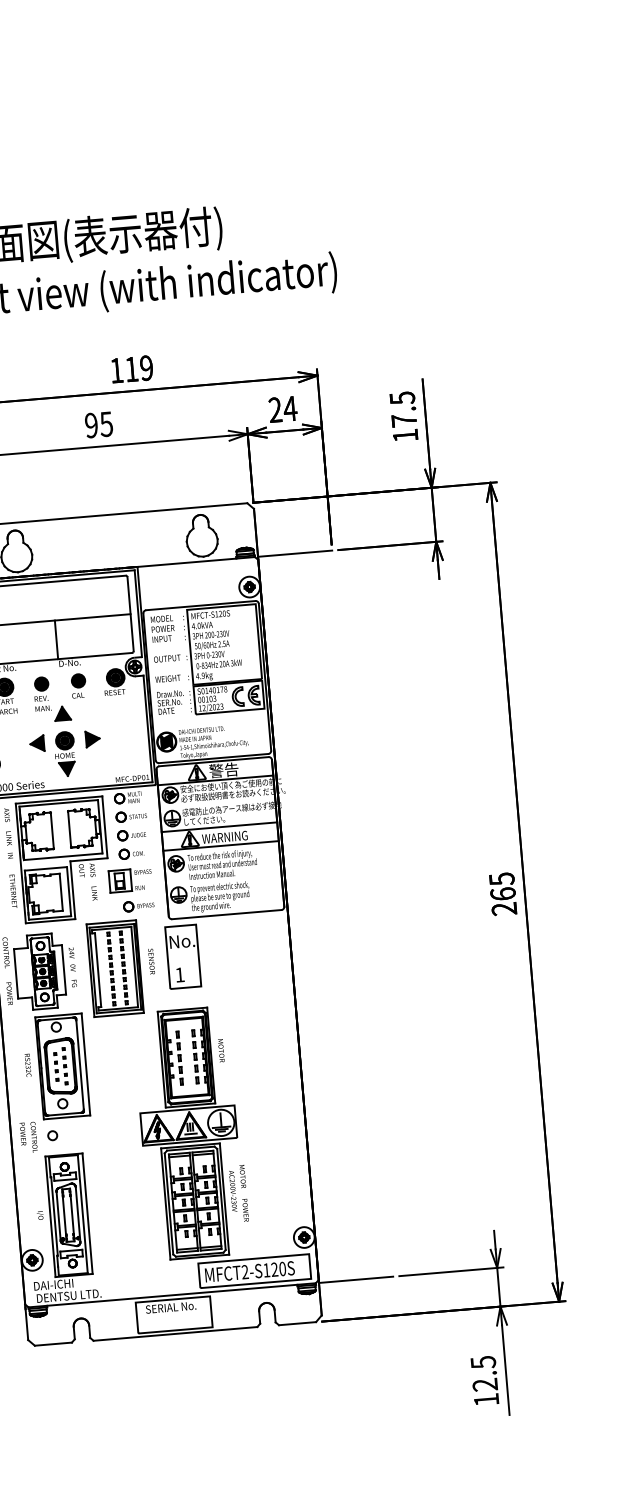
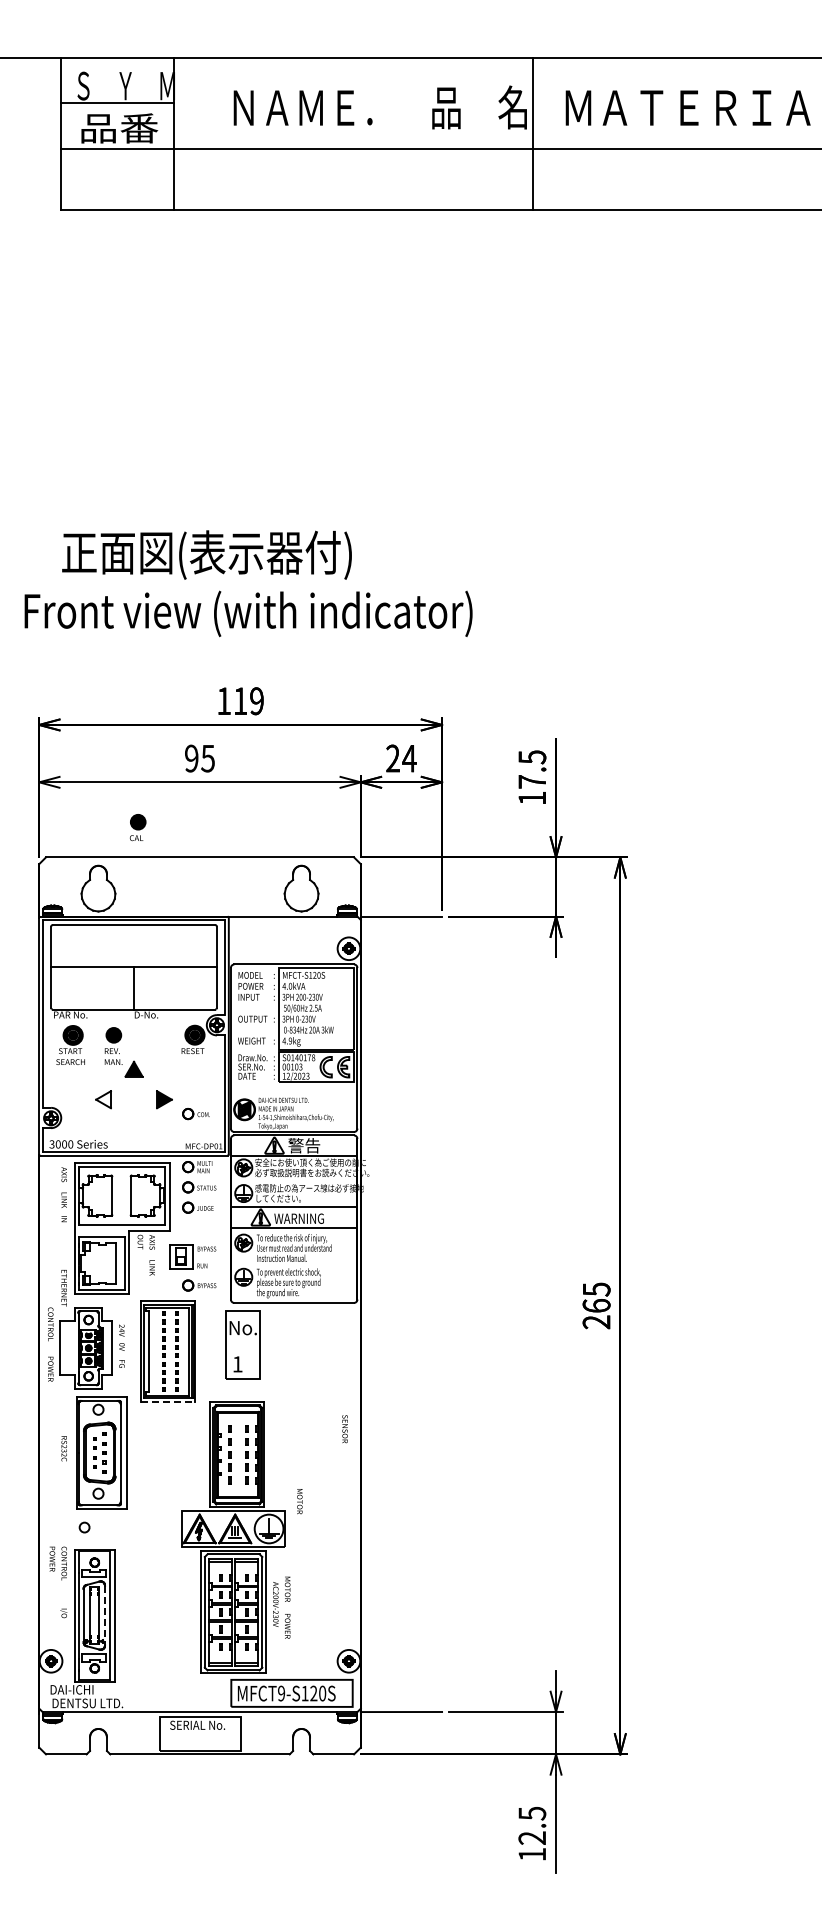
text: (79, 685) -> (138, 827), moved
fill: (37, 743) -> (103, 1099), removed
part: (65, 753) -> (133, 1113), removed
part: (131, 854) -> (195, 1114), moved
text: (12, 891) -> (63, 1288), moved
text: (151, 961) -> (344, 1429), moved
line: (119, 1015) -> (168, 1402), solid -> dashed
text: (221, 1050) -> (299, 1501), moved
text: (27, 1137) -> (57, 1563), moved
line: (78, 1214) -> (105, 1615), solid -> dashed
text: (245, 1272) -> (281, 1693), MFCT2-S120S -> MFCT9-S120S

